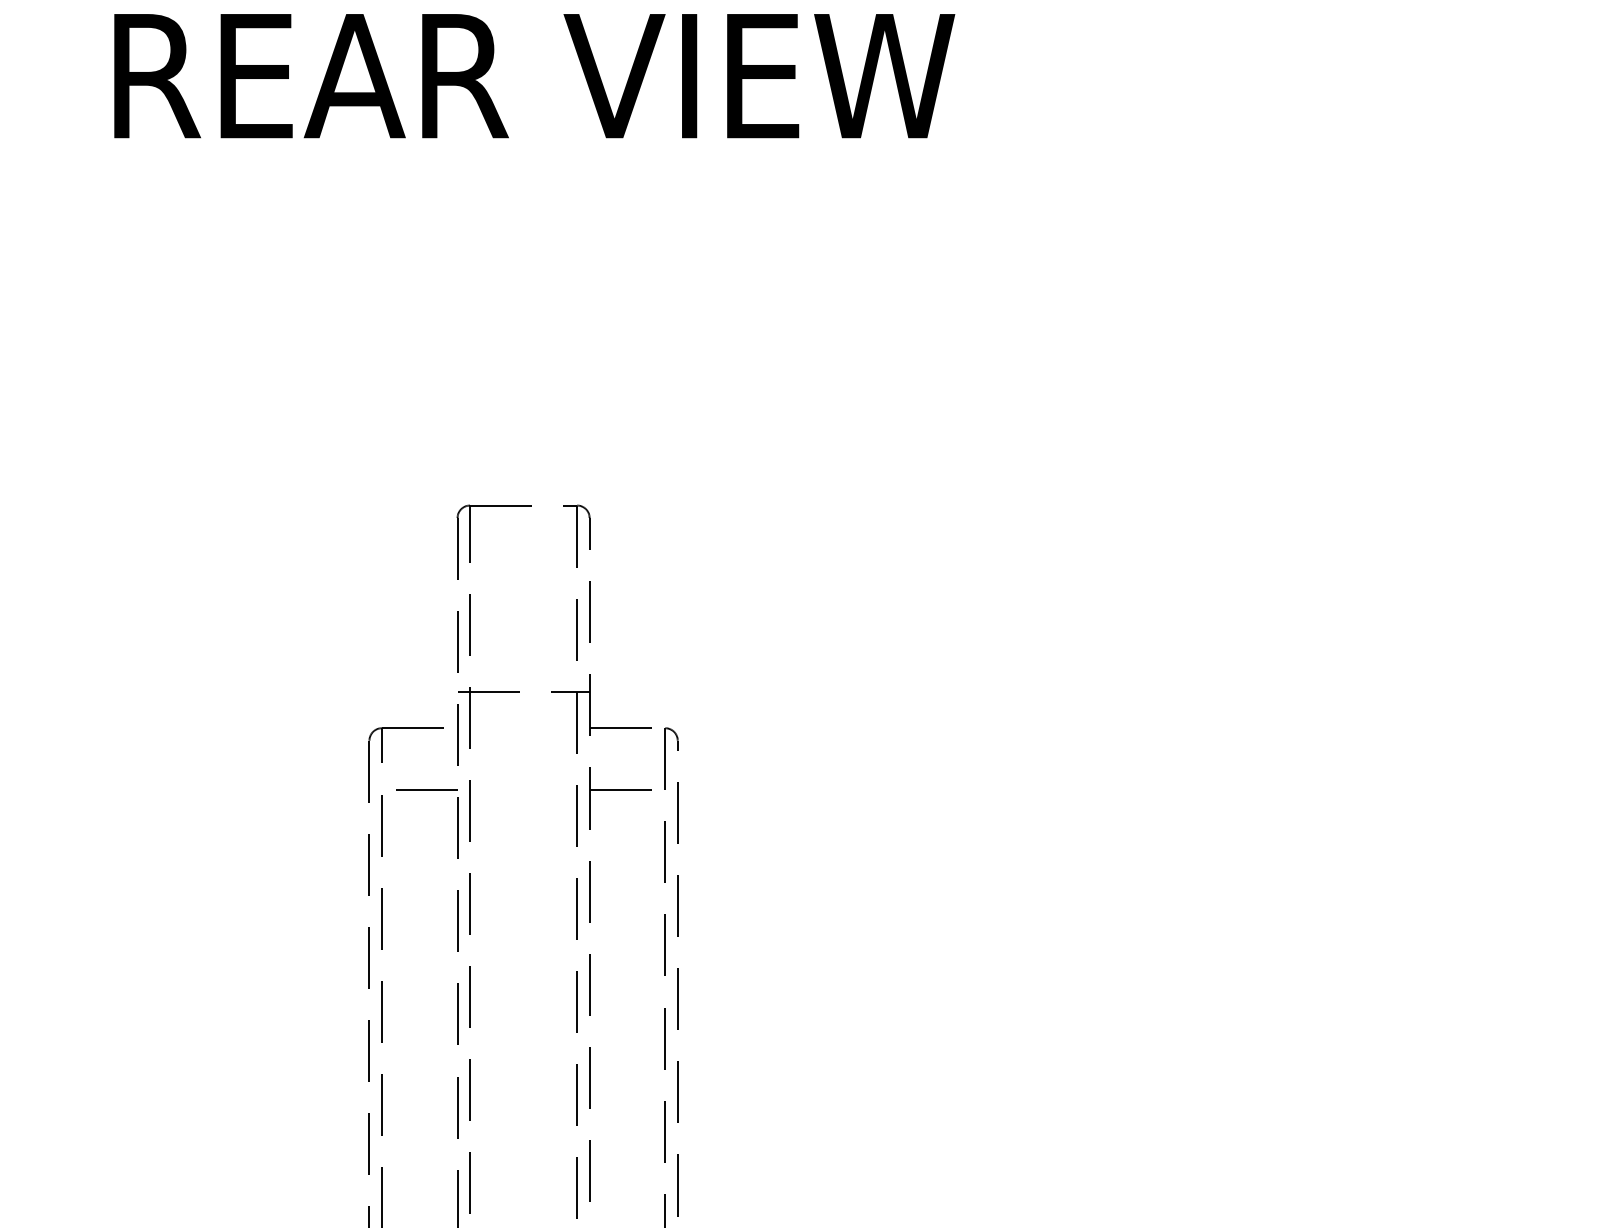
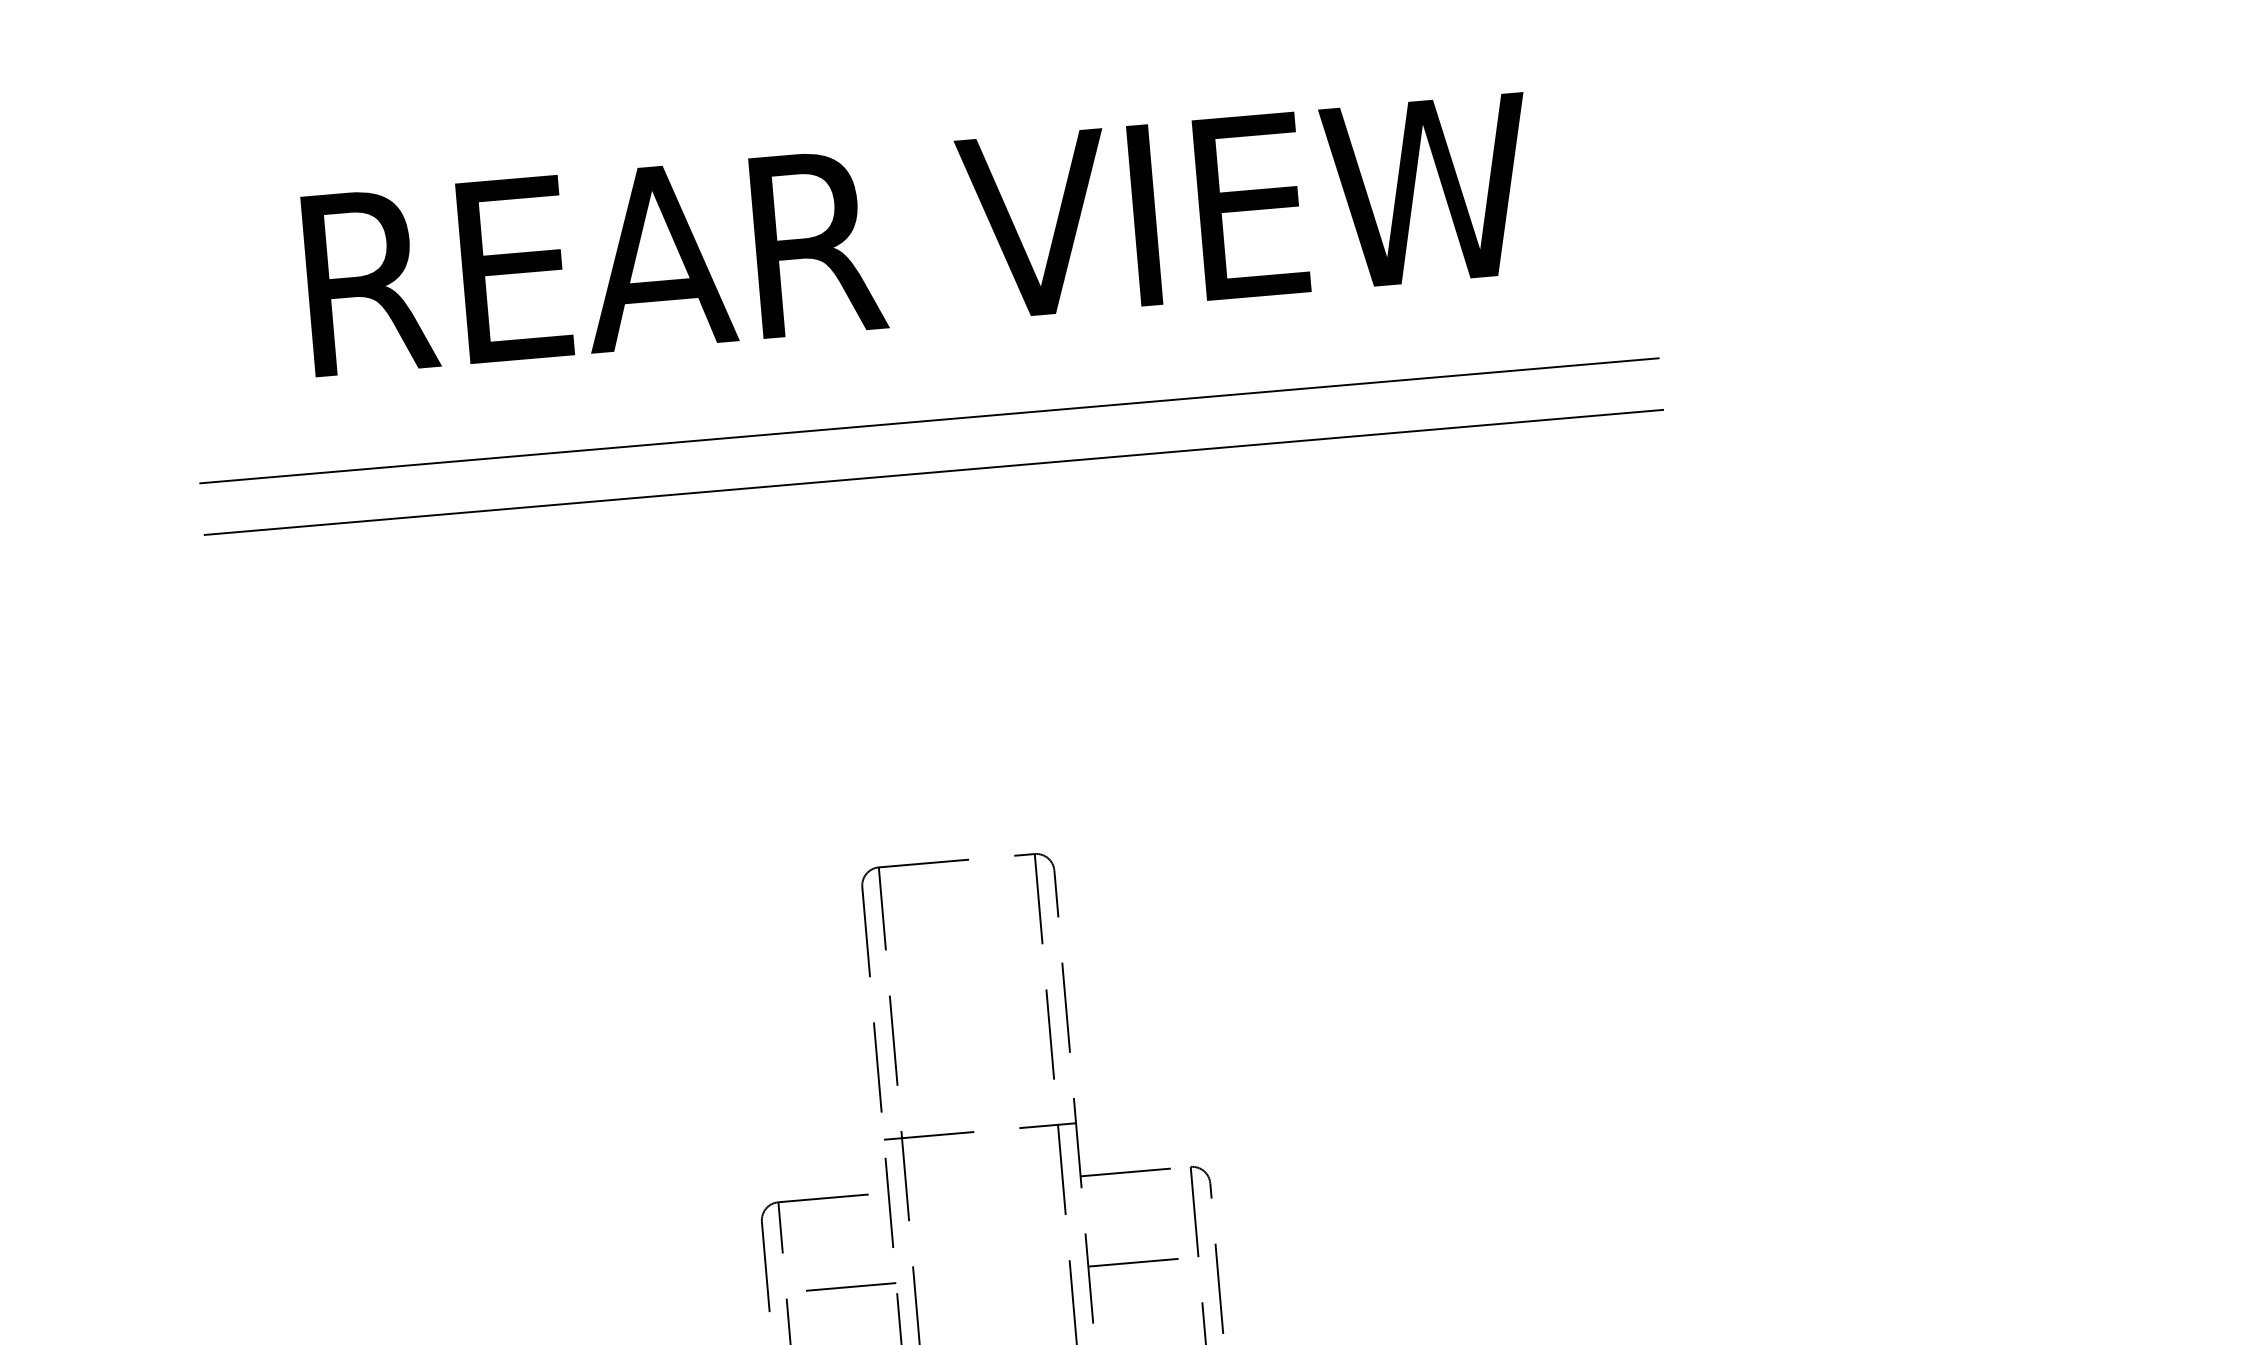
line: (530, 203) -> (929, 420), added
line: (530, 239) -> (933, 472), added

